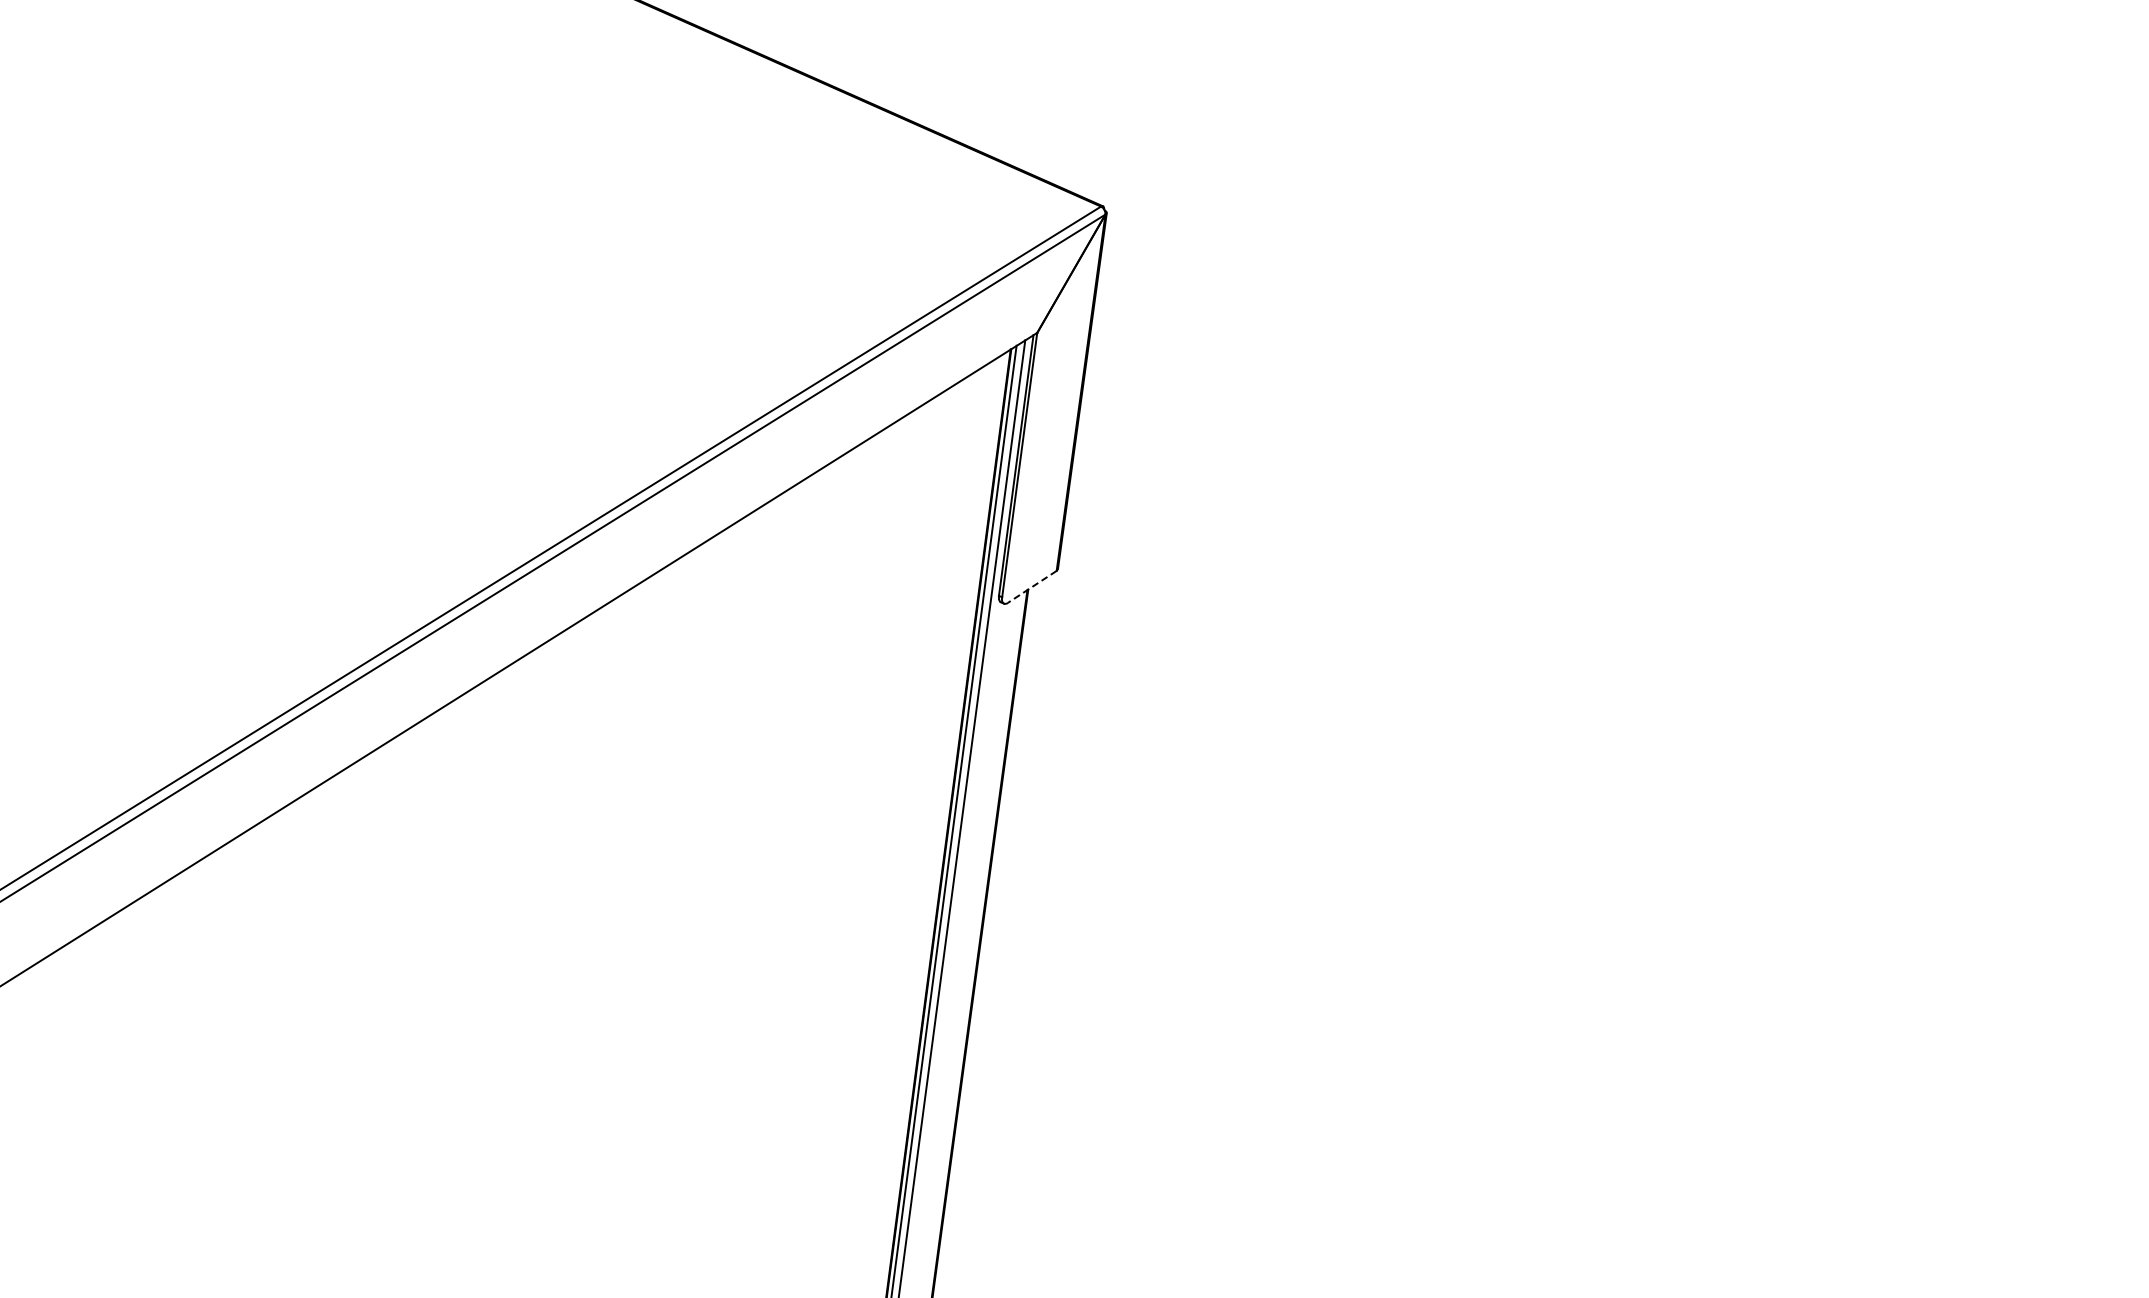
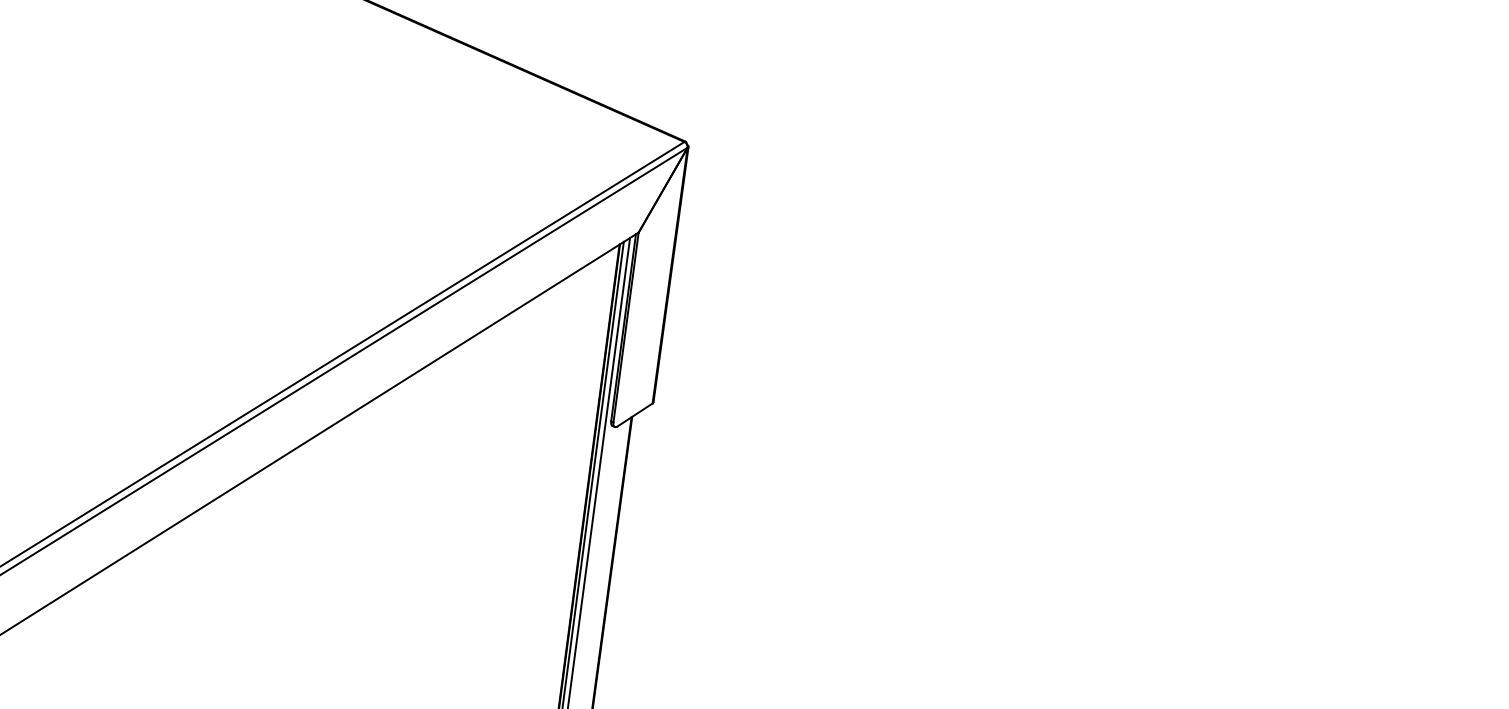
line: (1031, 587) -> (634, 415), dashed -> solid

